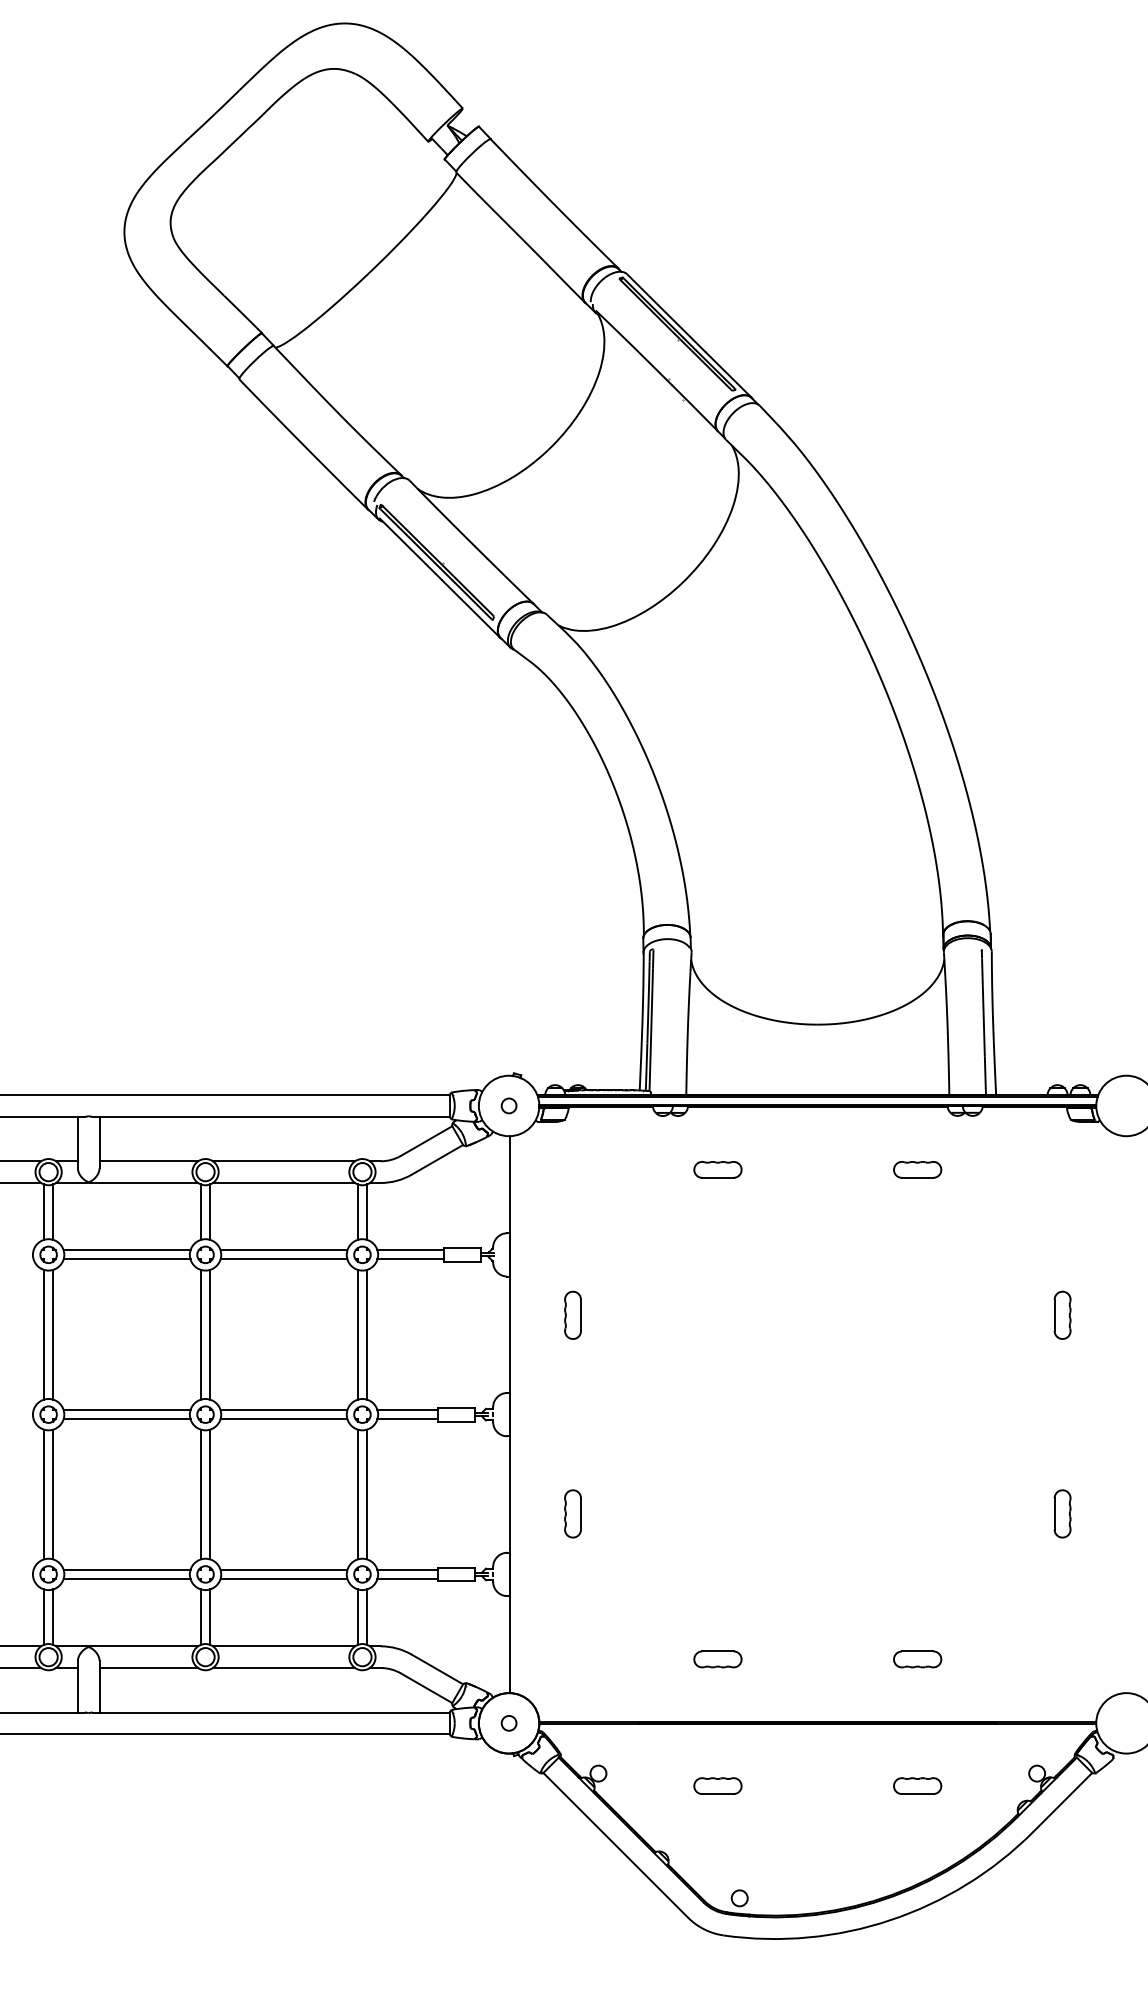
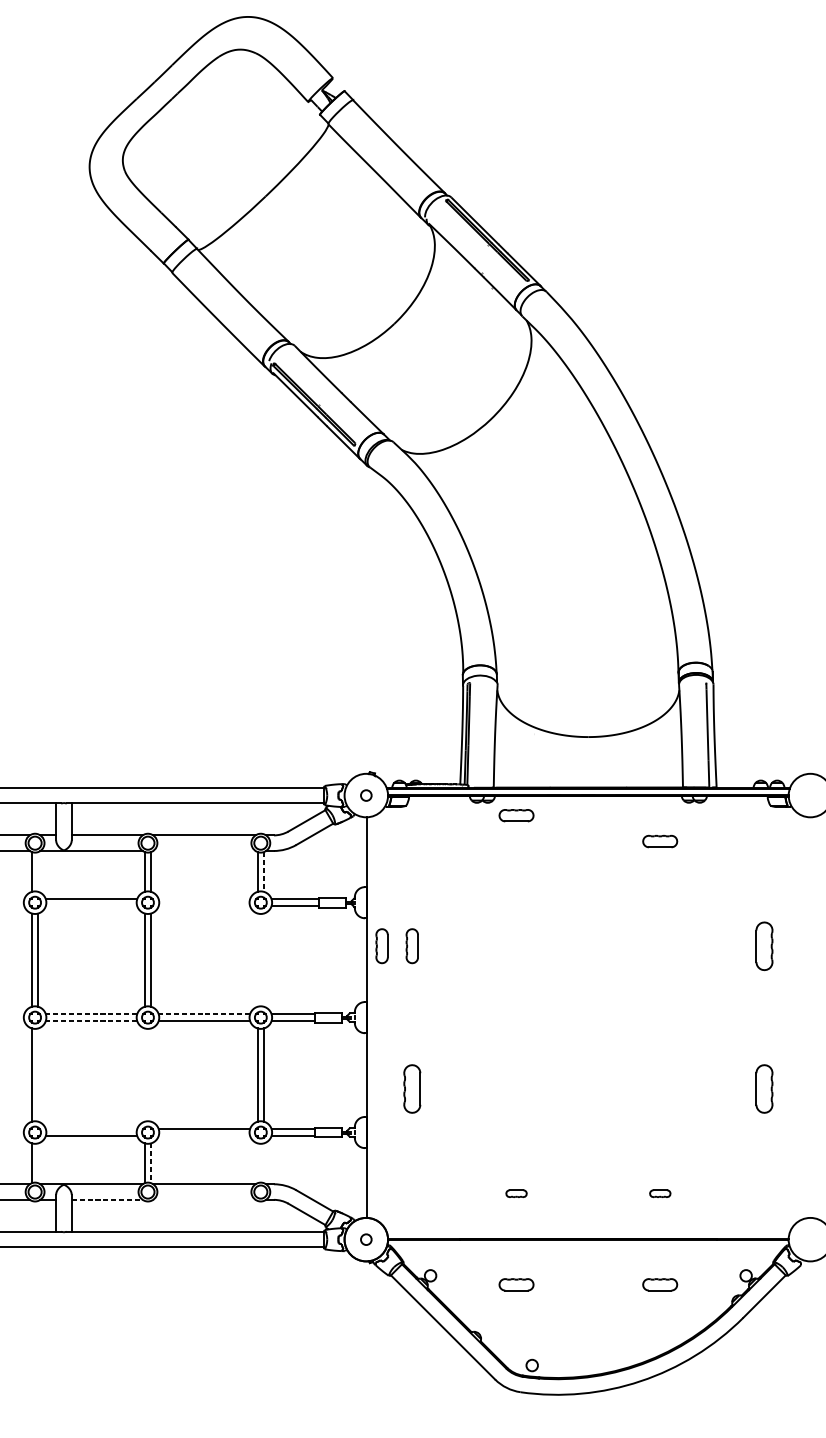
part: (717, 1169) -> (516, 815), moved
line: (283, 1182) -> (204, 850), removed
line: (53, 1211) -> (38, 871), removed
line: (367, 1212) -> (264, 872), solid -> dashed
line: (283, 1250) -> (204, 899), removed
line: (126, 1259) -> (91, 906), removed
line: (283, 1259) -> (204, 906), removed
part: (530, 1314) -> (381, 945), added
part: (1062, 1314) -> (764, 945), size x1.4
line: (357, 1334) -> (257, 959), removed
line: (367, 1334) -> (264, 959), removed
line: (126, 1410) -> (91, 1014), solid -> dashed
line: (283, 1410) -> (204, 1014), solid -> dashed
line: (126, 1419) -> (91, 1021), solid -> dashed
line: (53, 1494) -> (38, 1075), removed
line: (200, 1494) -> (144, 1075), removed
line: (210, 1494) -> (151, 1075), removed
part: (572, 1513) -> (411, 1088), size x1.4
part: (1062, 1513) -> (764, 1088), size x1.4
line: (126, 1569) -> (91, 1129), removed
line: (283, 1579) -> (204, 1136), removed
line: (53, 1616) -> (38, 1162), removed
line: (357, 1616) -> (257, 1162), removed
line: (367, 1616) -> (264, 1162), removed
line: (210, 1617) -> (151, 1163), solid -> dashed
part: (717, 1659) -> (516, 1193), size x0.6
part: (917, 1659) -> (660, 1193), size x0.6
line: (149, 1668) -> (107, 1200), solid -> dashed
line: (283, 1668) -> (204, 1200), removed

